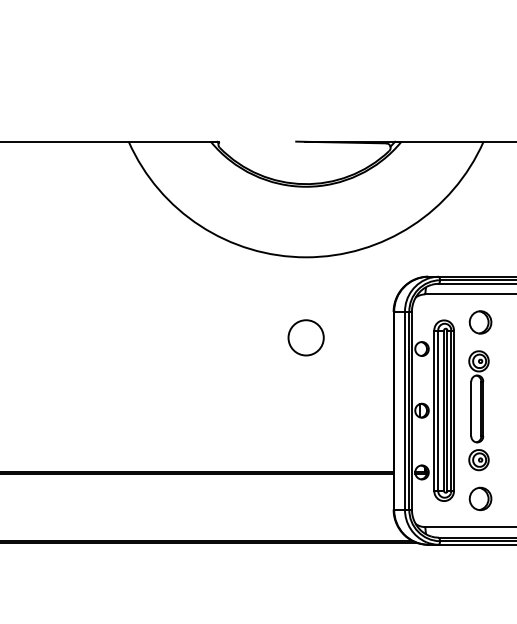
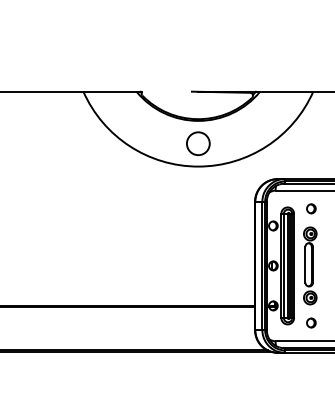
part: (480, 322) -> (311, 208), size x0.62
circle: (306, 337) -> (198, 143), moved
part: (480, 498) -> (311, 322), size x0.62

